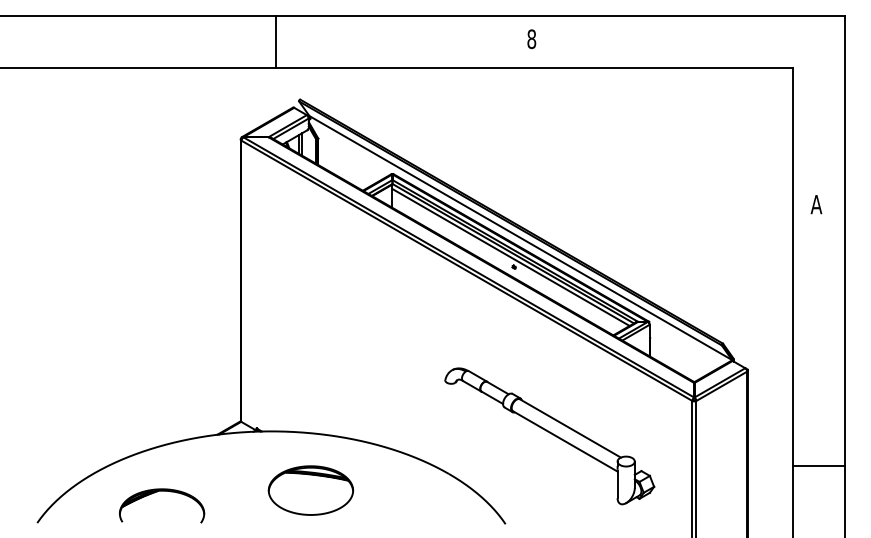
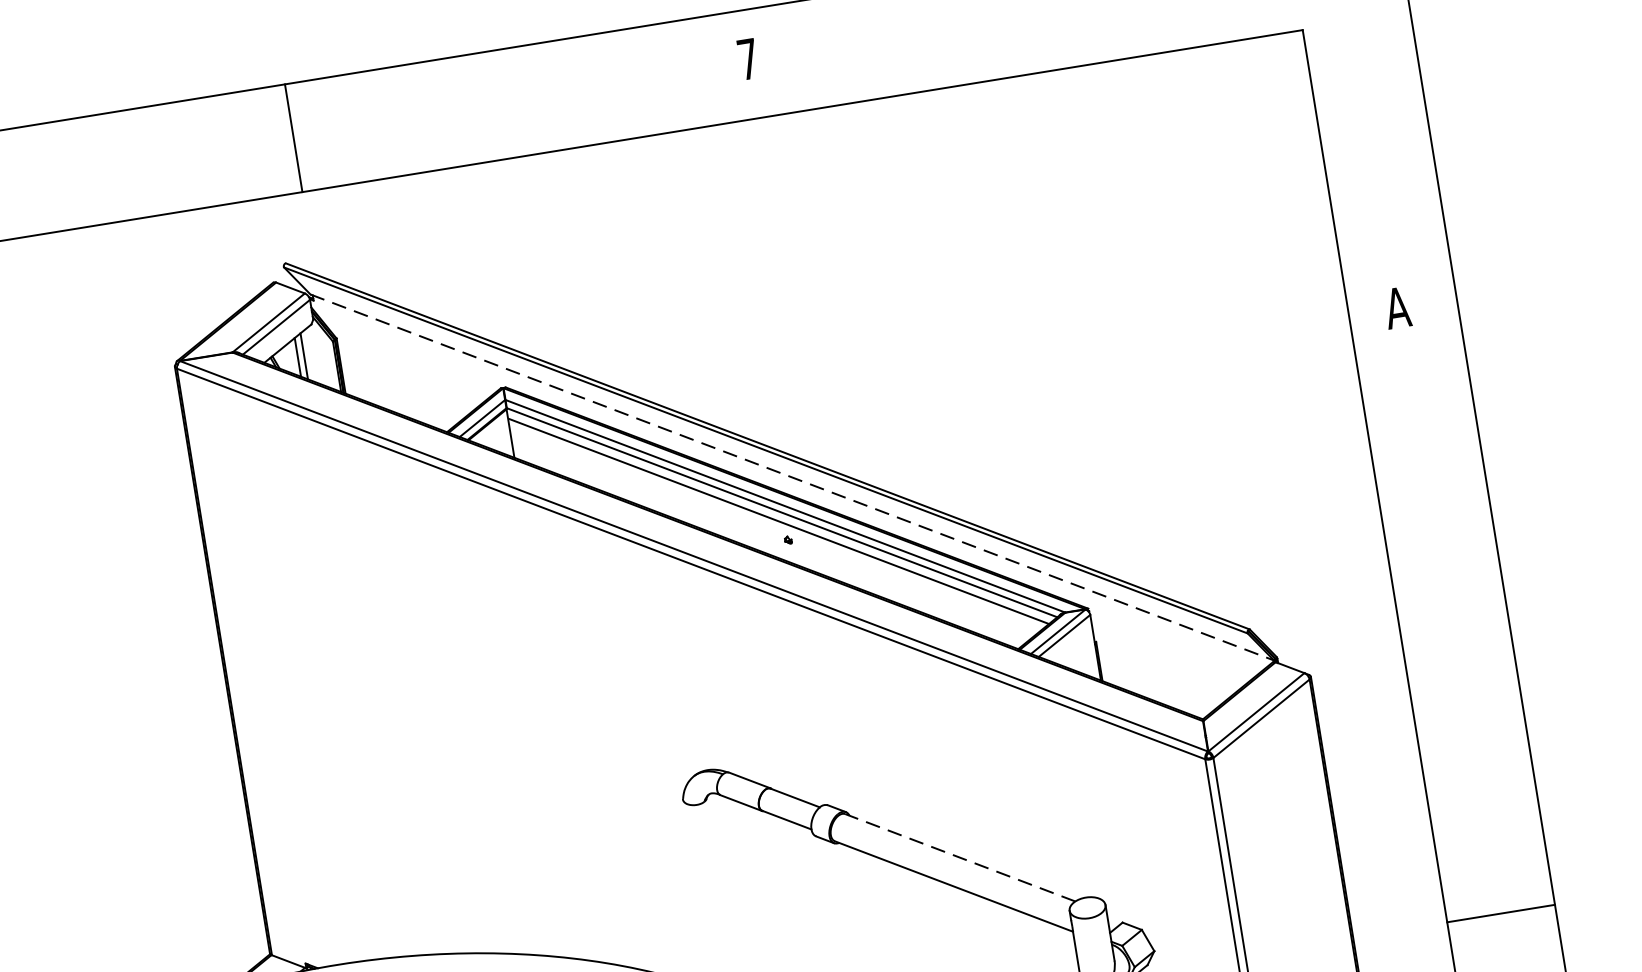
text: (531, 39) -> (747, 59), 8 -> 7
line: (276, 41) -> (293, 137), moved
line: (521, 238) -> (793, 478), solid -> dashed
line: (570, 428) -> (960, 857), solid -> dashed
line: (818, 465) -> (1500, 913), moved

